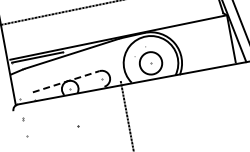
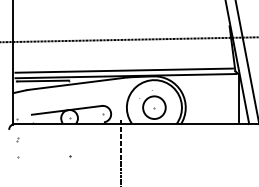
line: (114, 32) -> (123, 70), added
line: (66, 81) -> (67, 110), dashed -> solid

